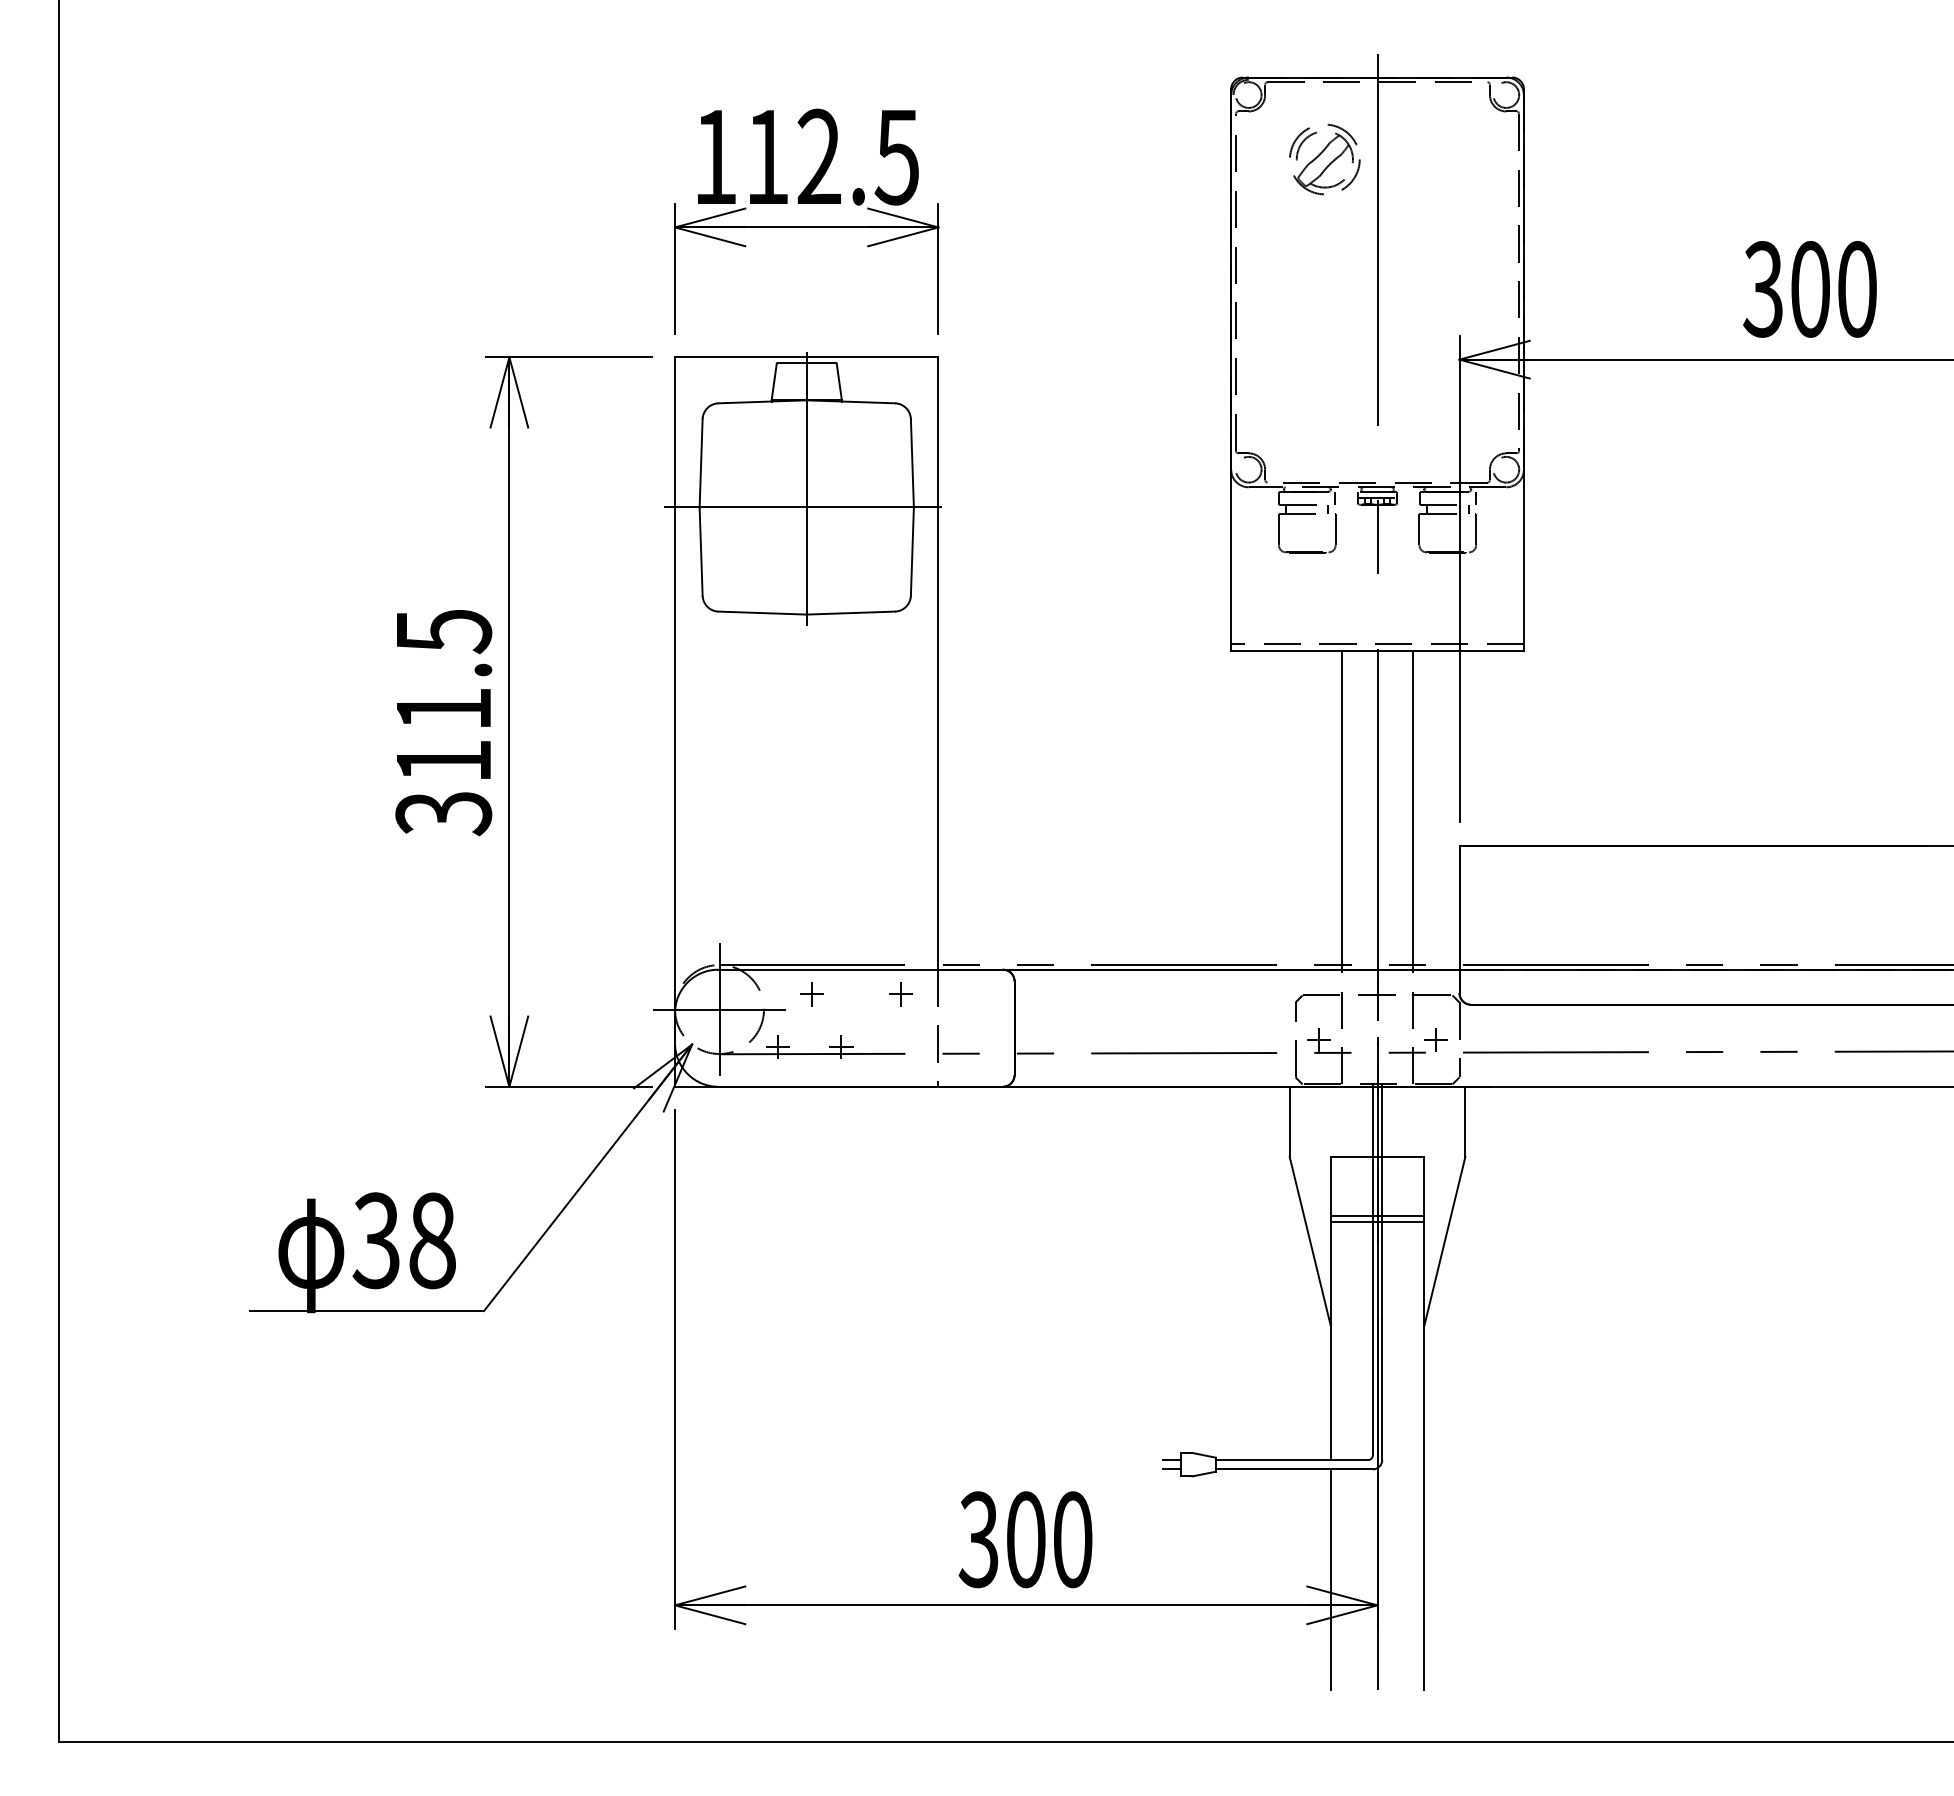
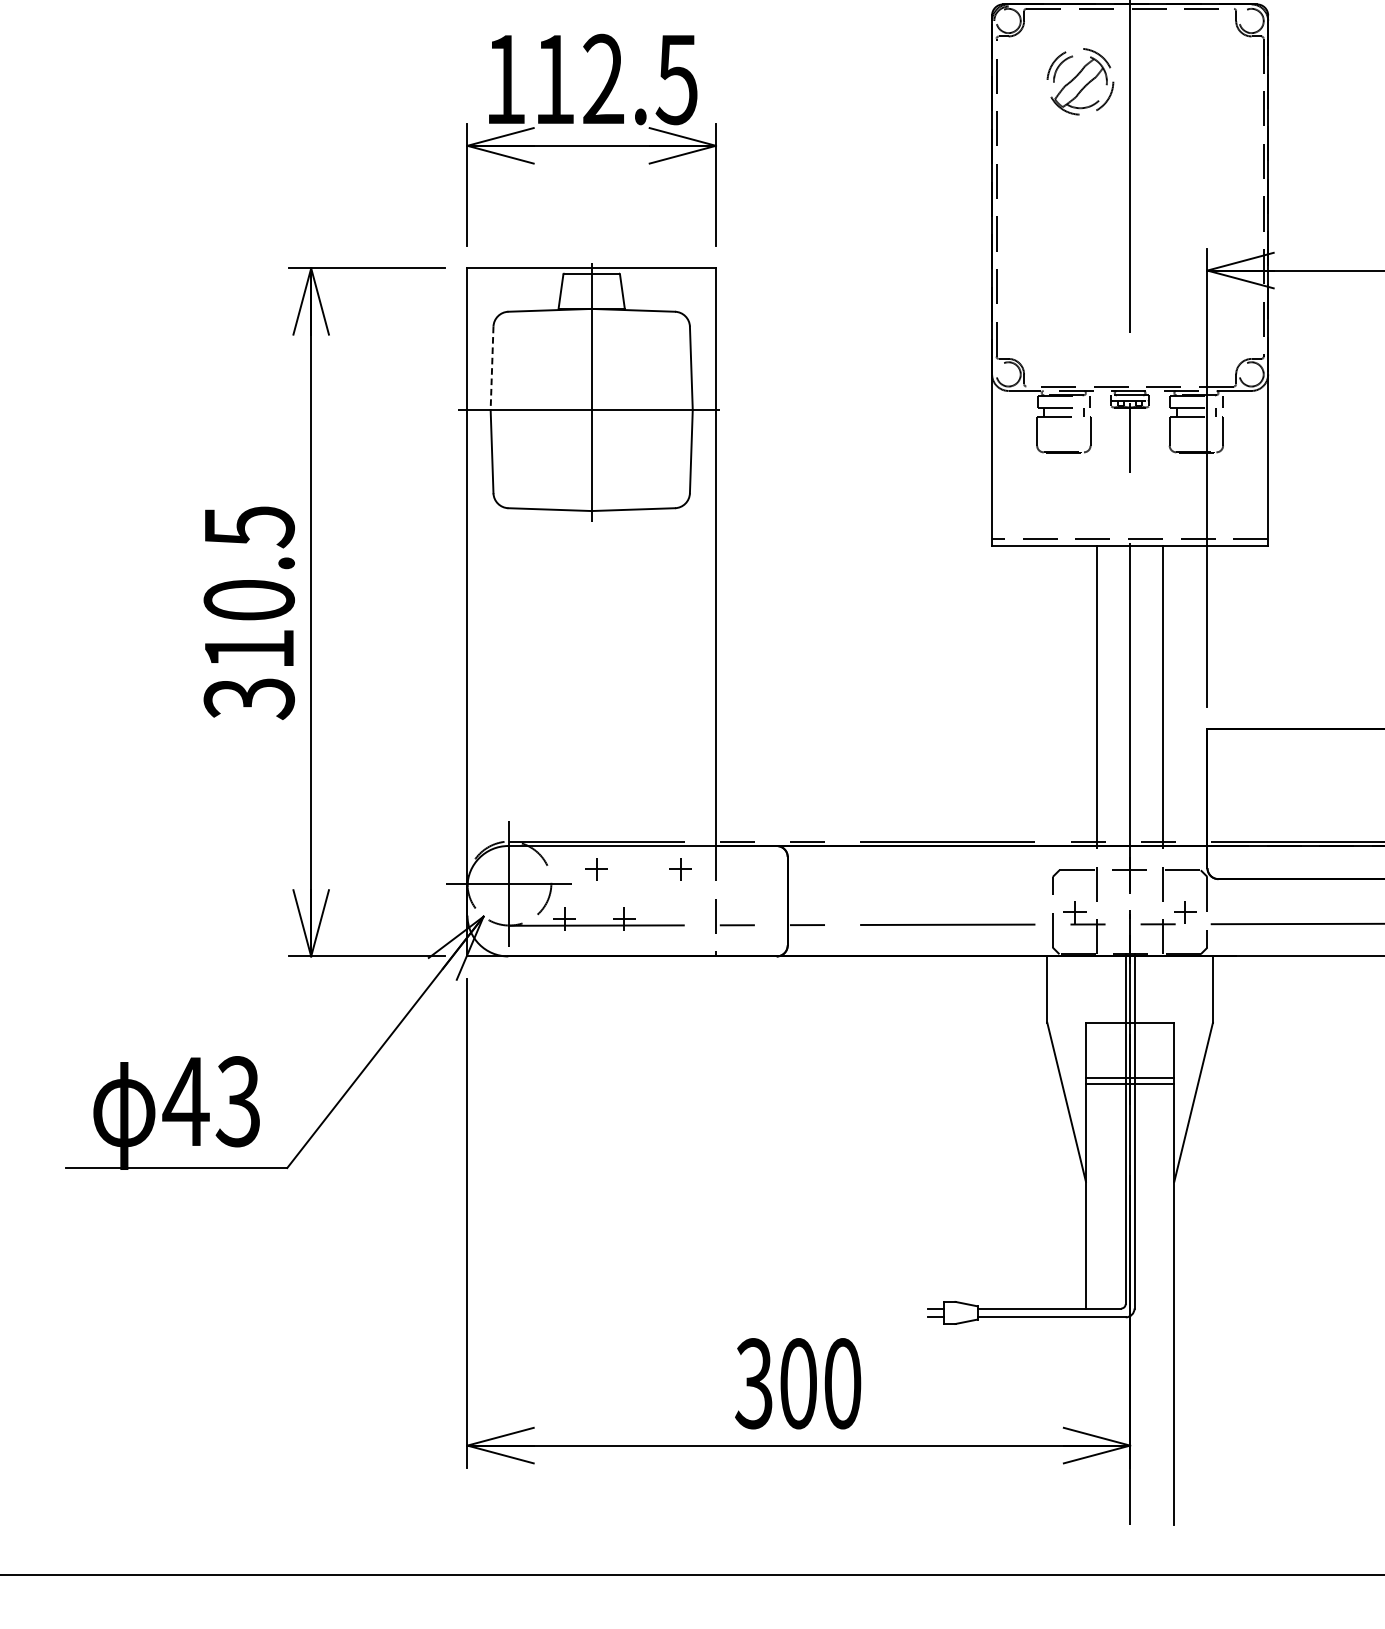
line: (701, 463) -> (492, 368), solid -> dashed
text: (443, 708) -> (249, 599), 311.5 -> 310.5
text: (403, 1240) -> (211, 1101), 38 -> 43
line: (1330, 1579) -> (1085, 1421), removed

